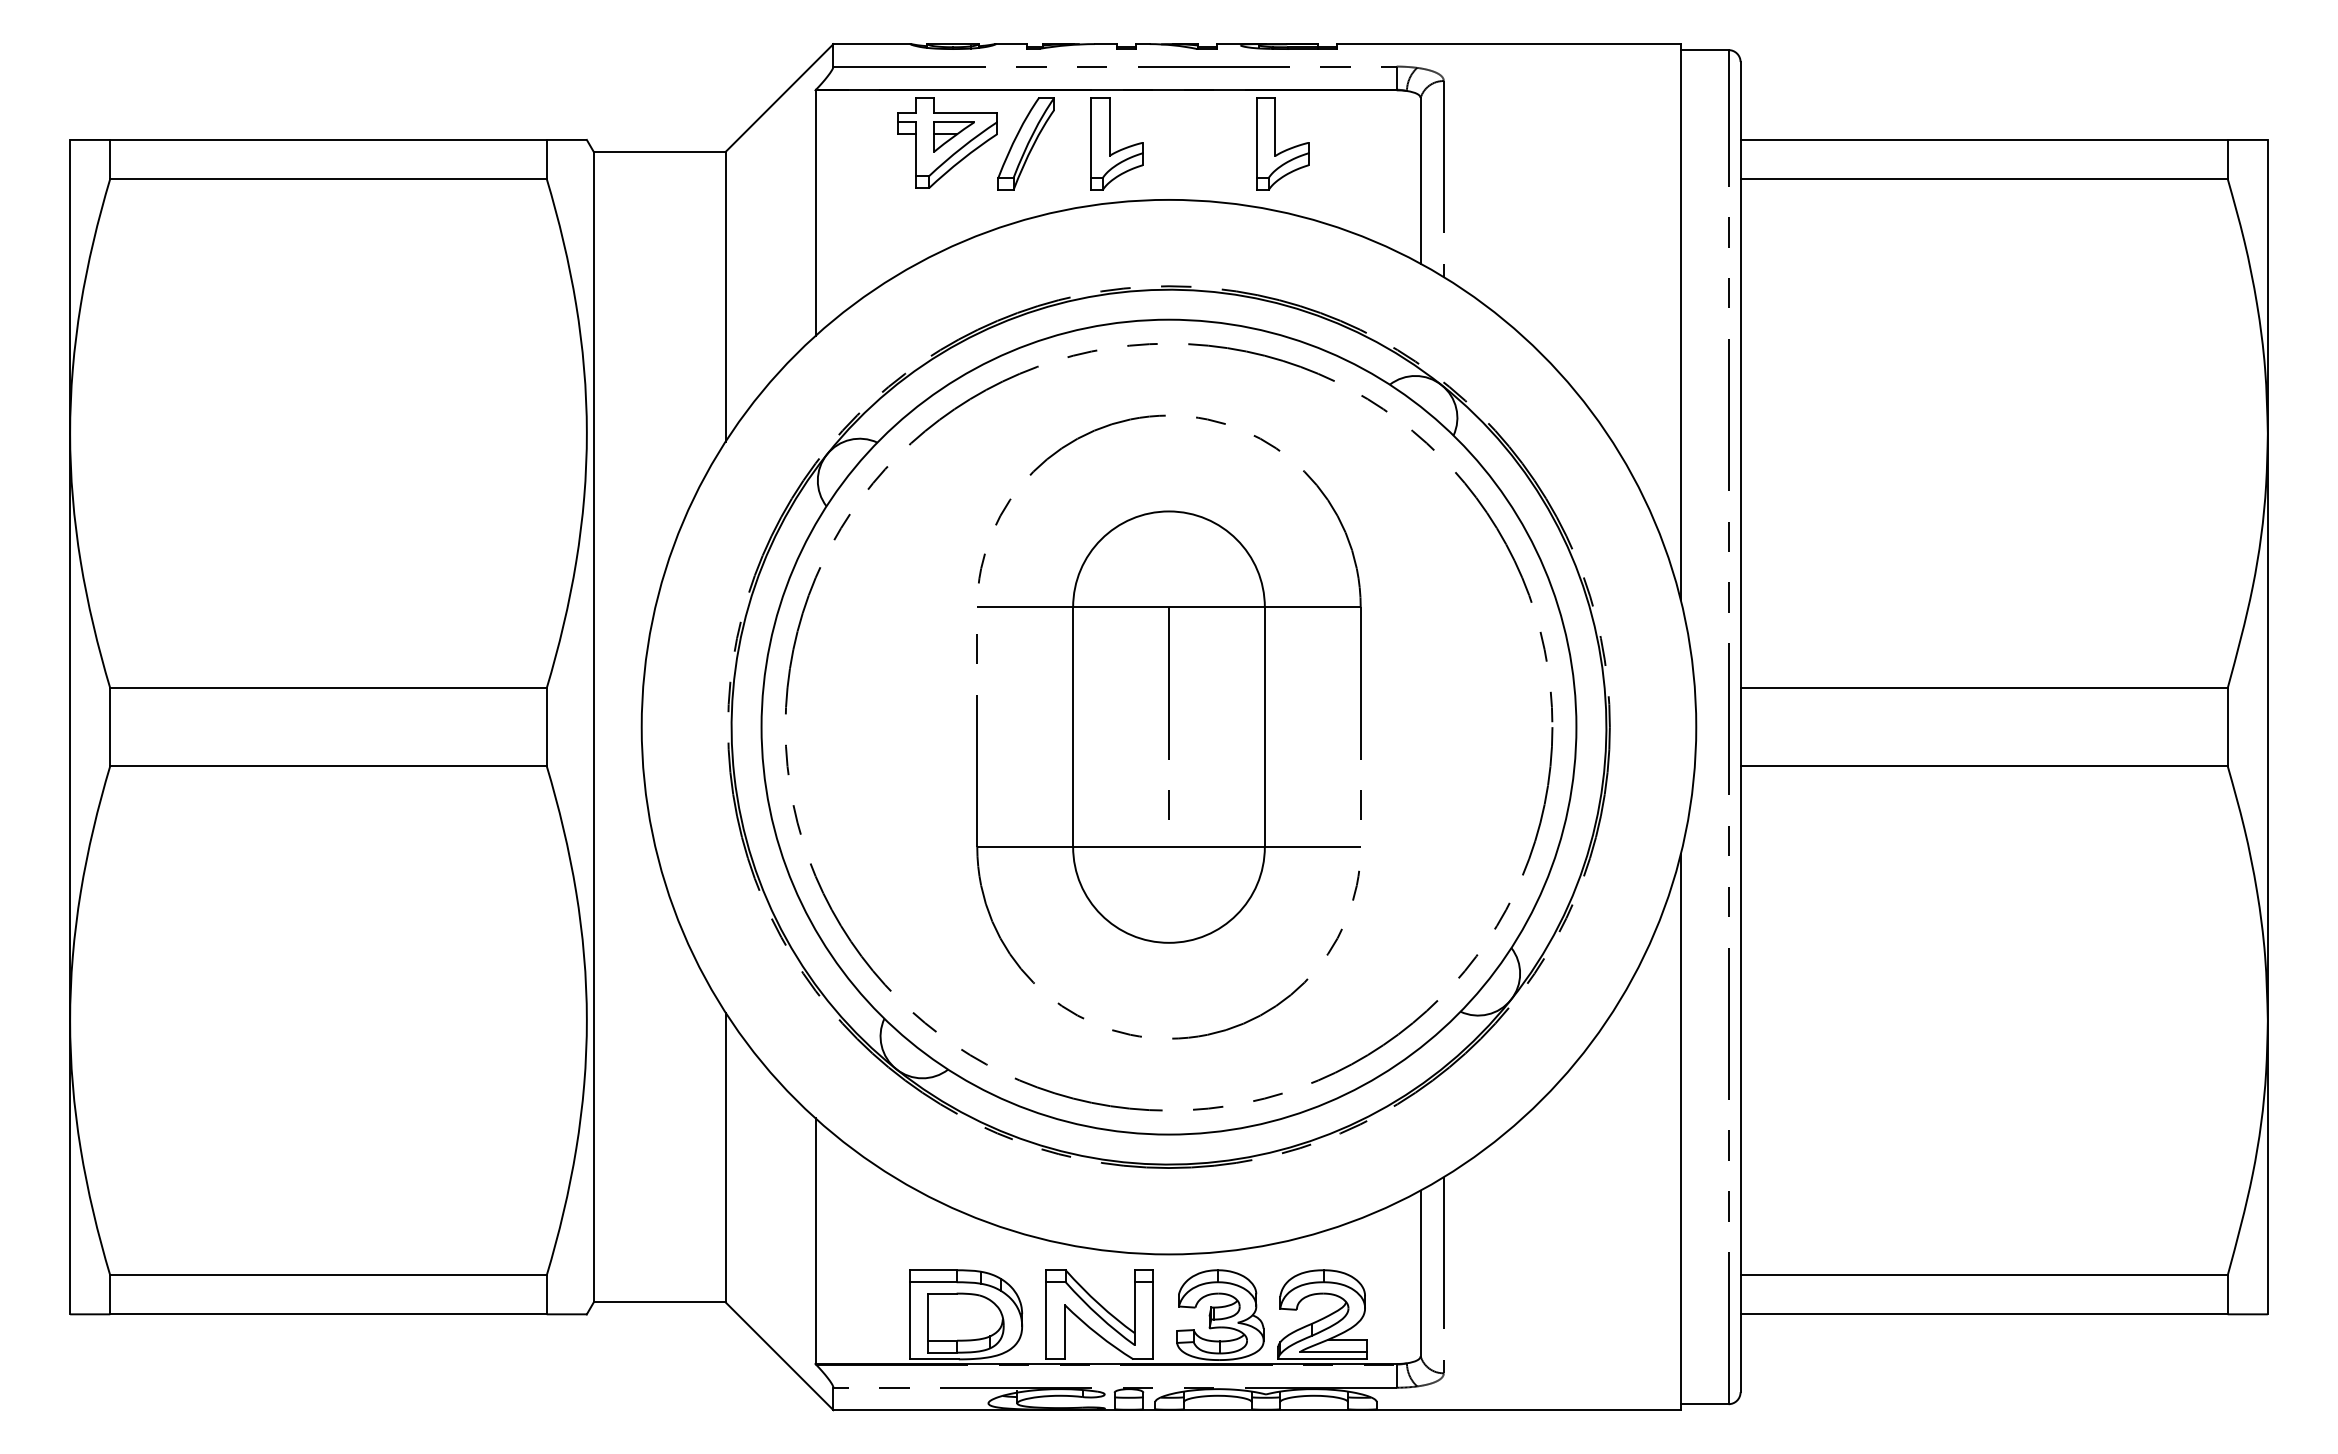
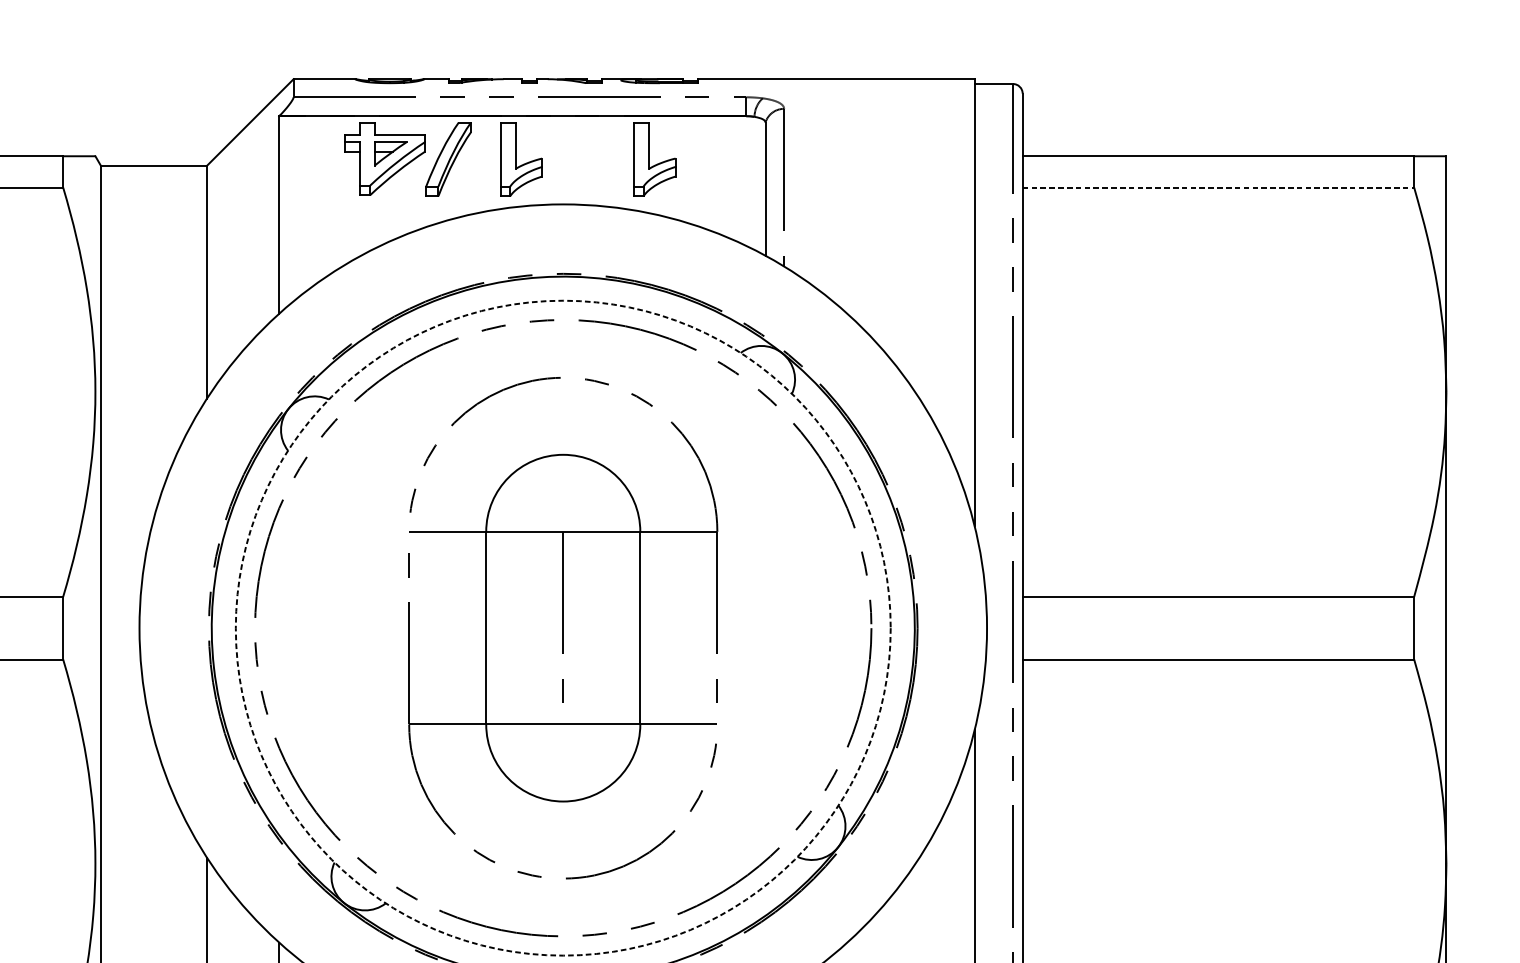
line: (1984, 178) -> (1218, 187), solid -> dashed
circle: (1168, 726) -> (562, 627), solid -> dashed

